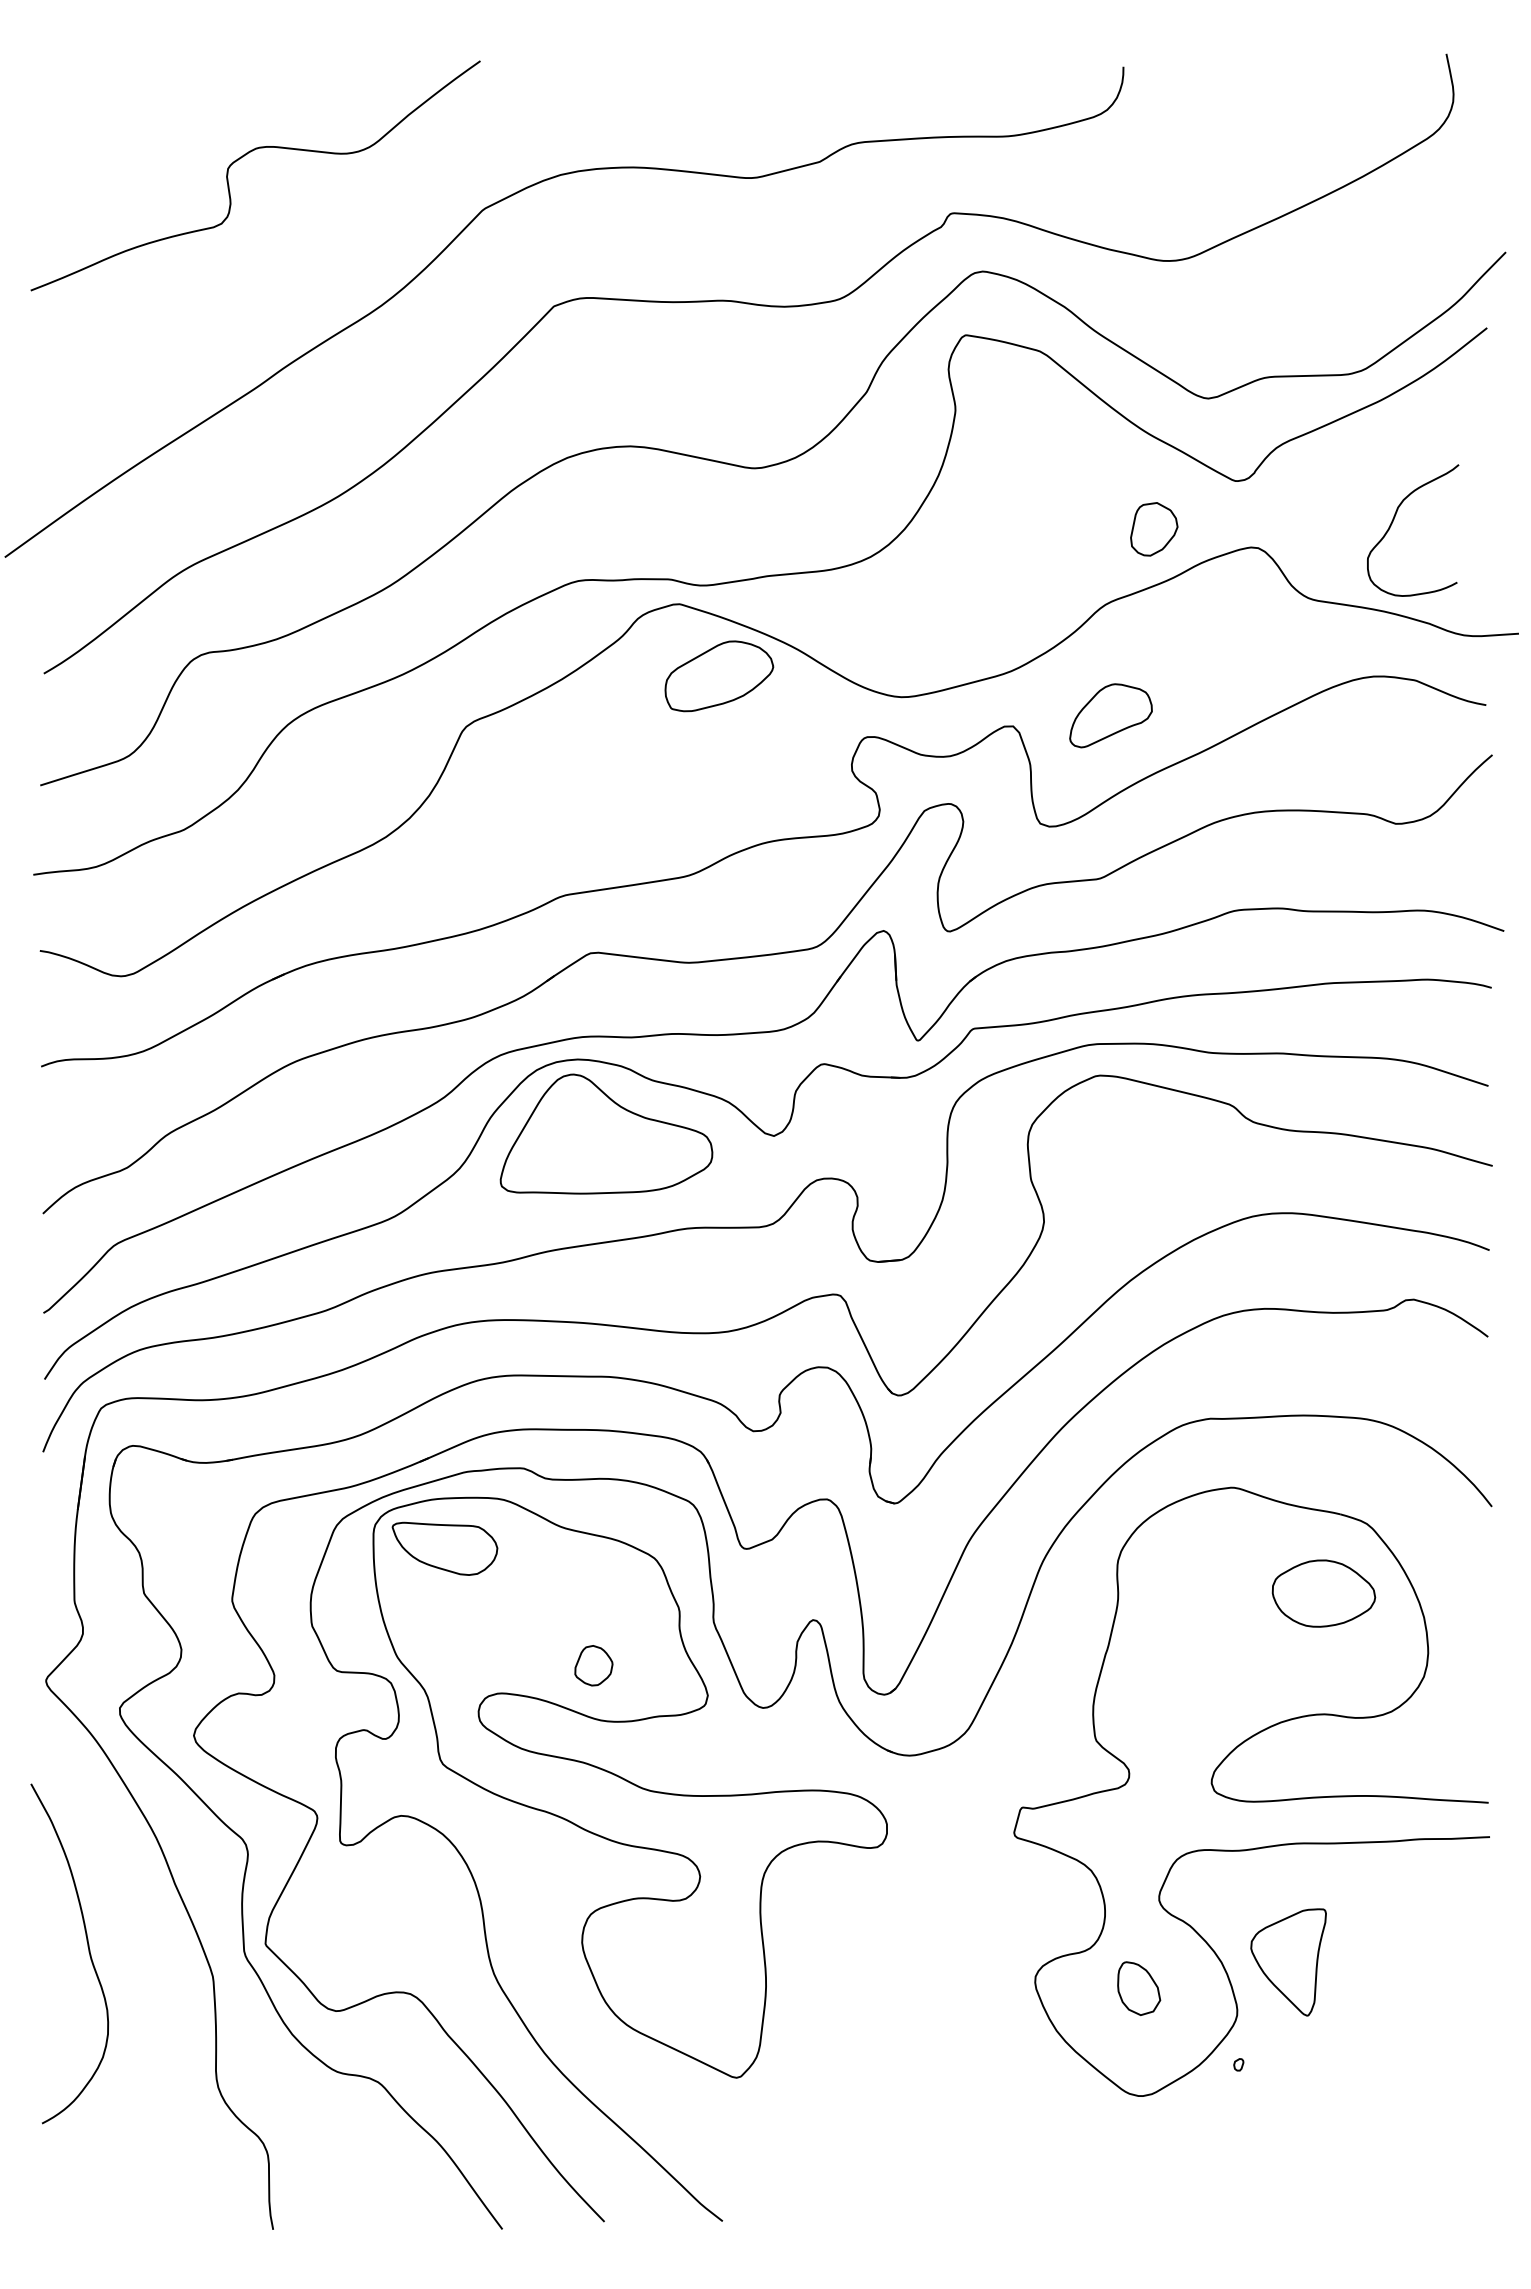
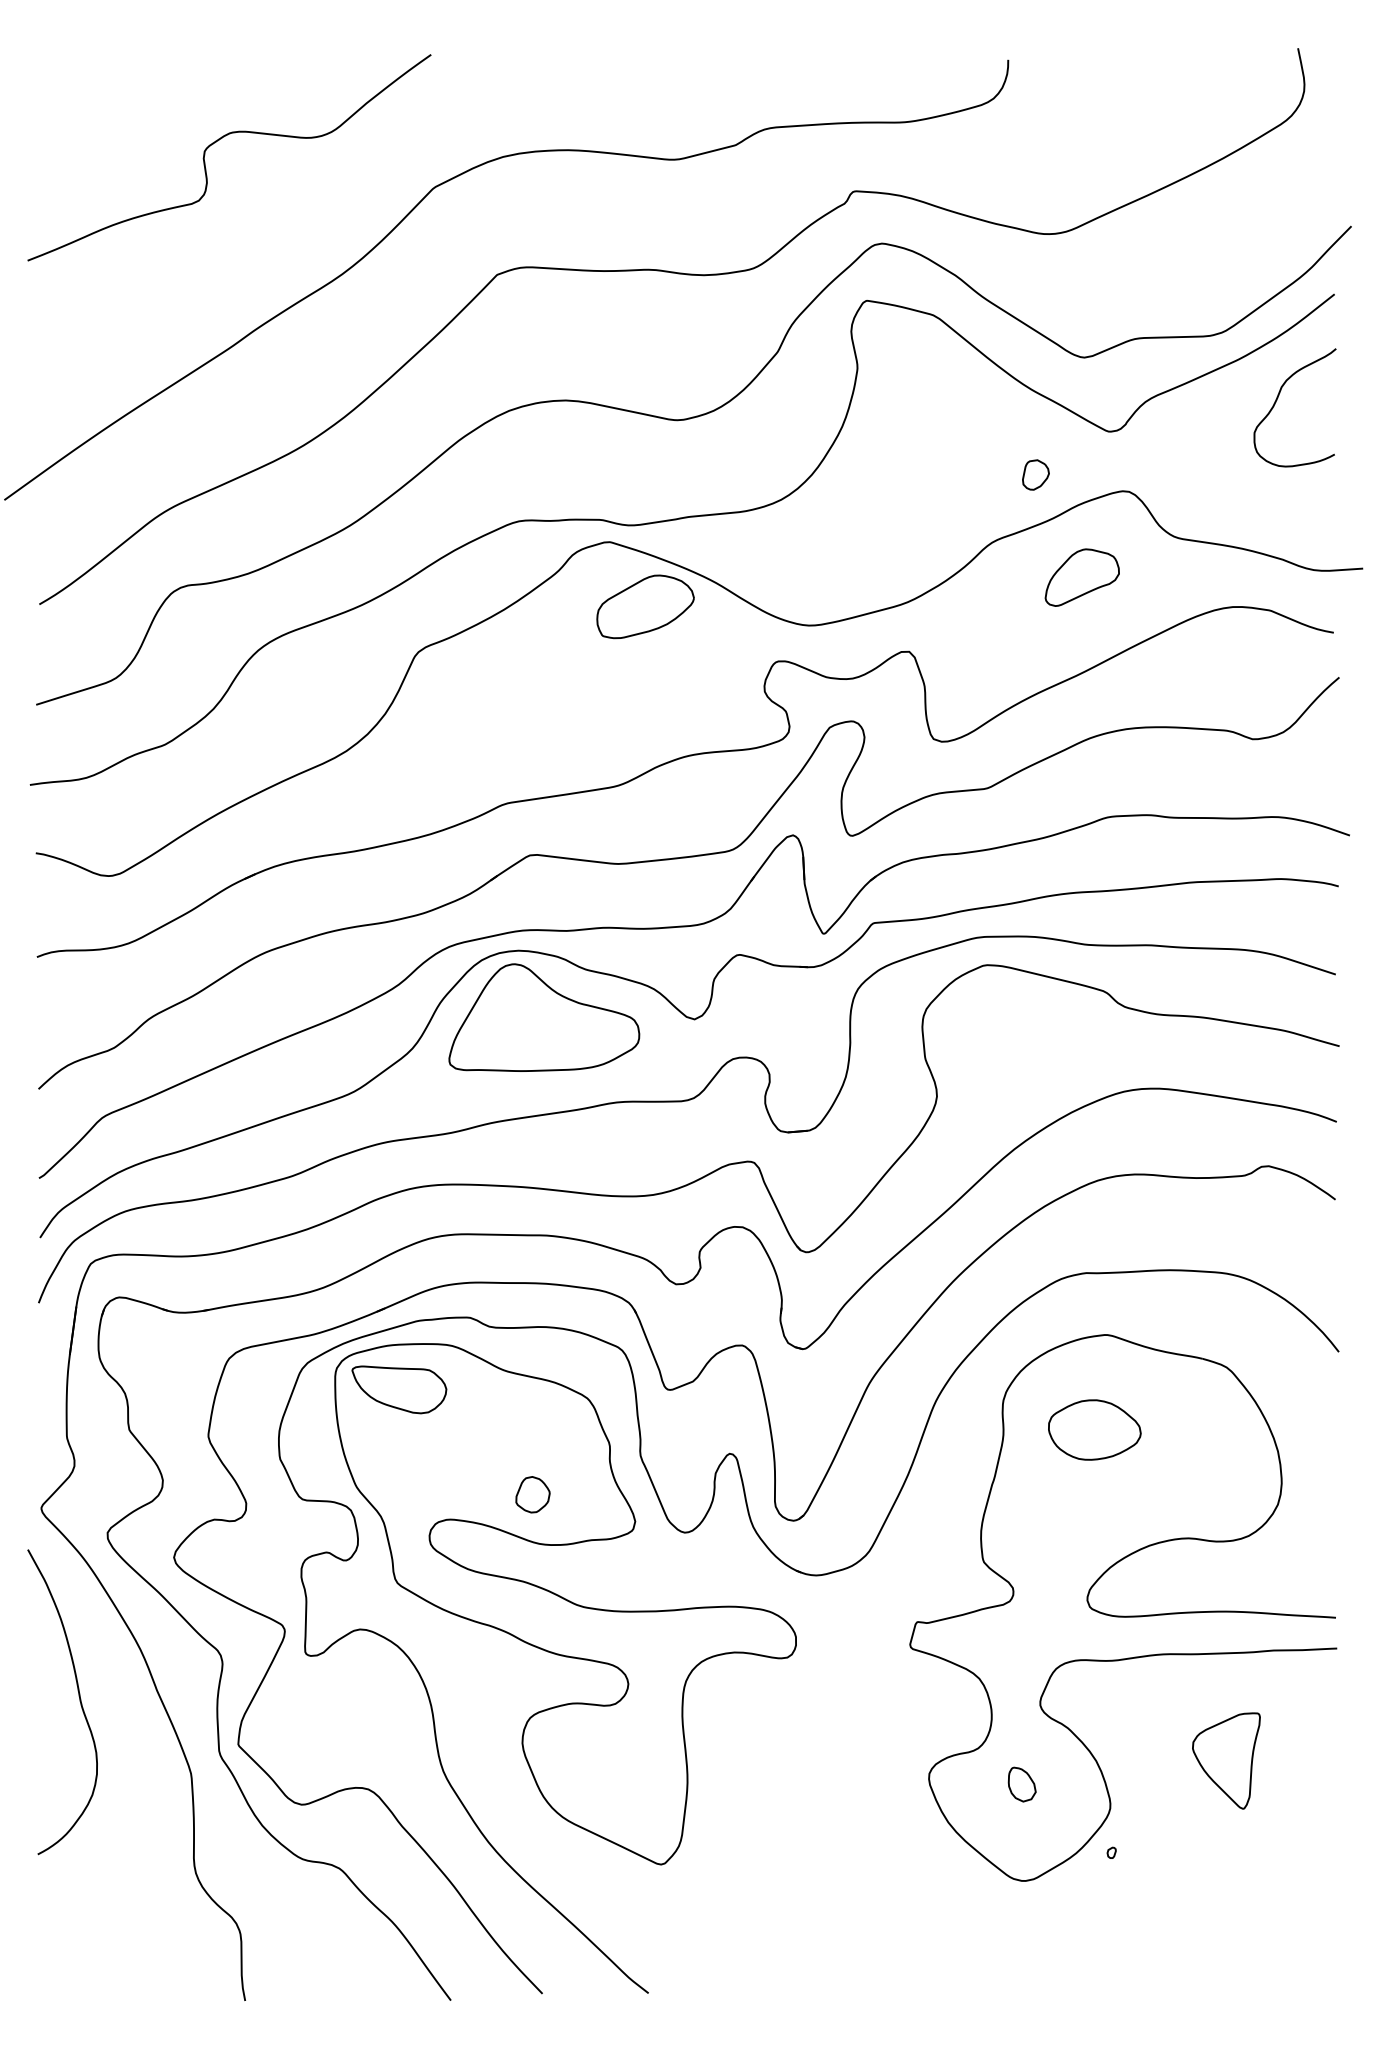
curve: (1393, 522) -> (1277, 400), moved
part: (1154, 529) -> (1036, 475), size x0.62
part: (1110, 715) -> (1081, 577), moved
part: (1323, 1593) -> (1094, 1429), moved
curve: (87, 1947) -> (78, 1696), moved
part: (1288, 1962) -> (1226, 1761), moved
part: (1138, 1988) -> (1021, 1784), size x0.71

